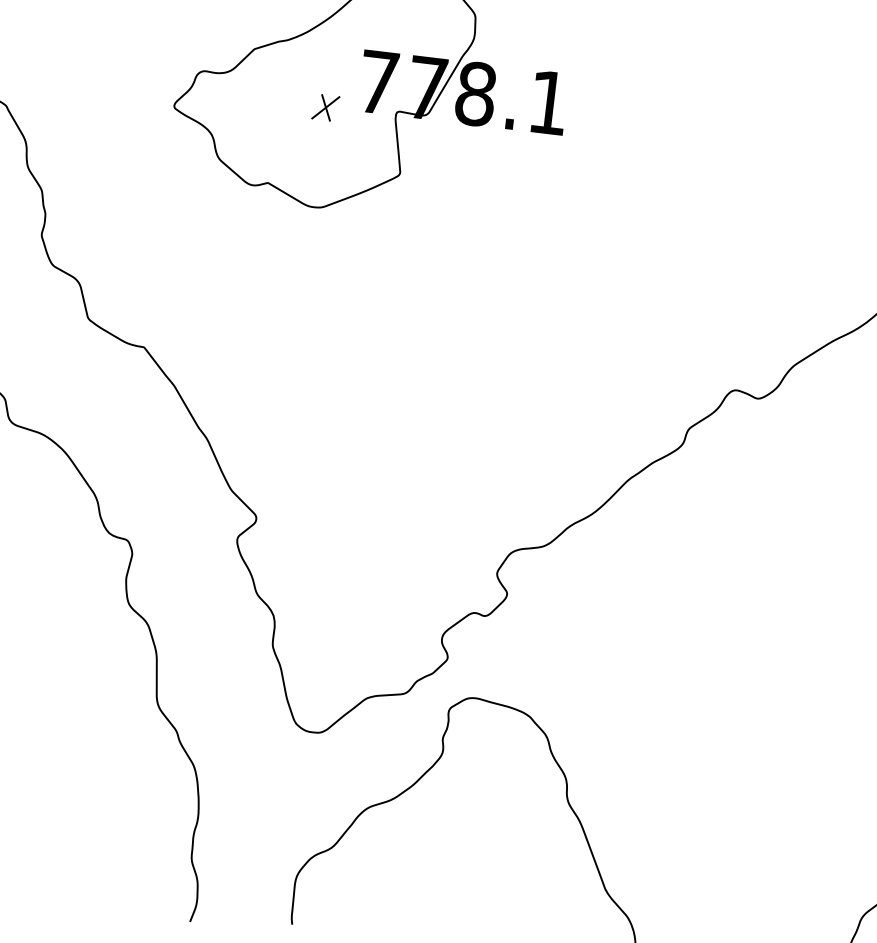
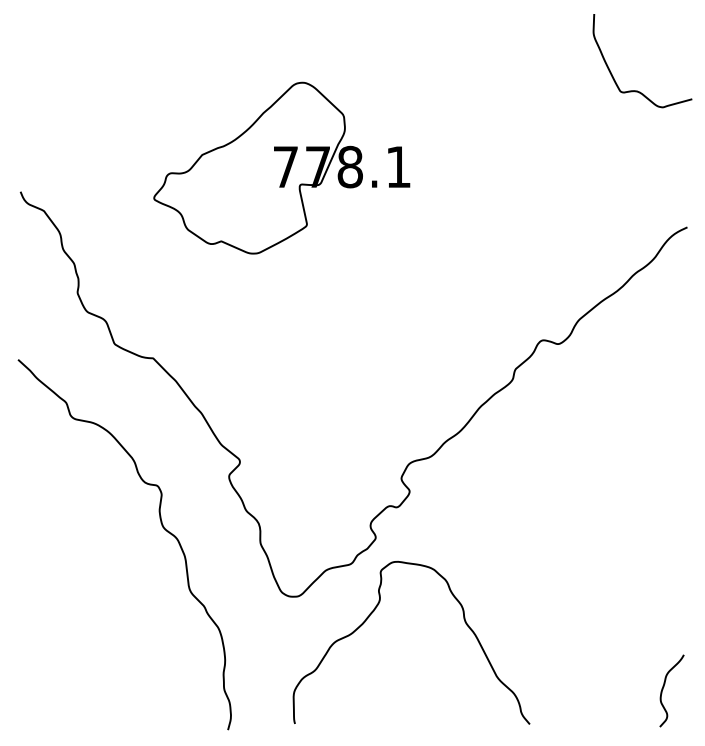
part: (326, 107) -> (253, 187), removed

